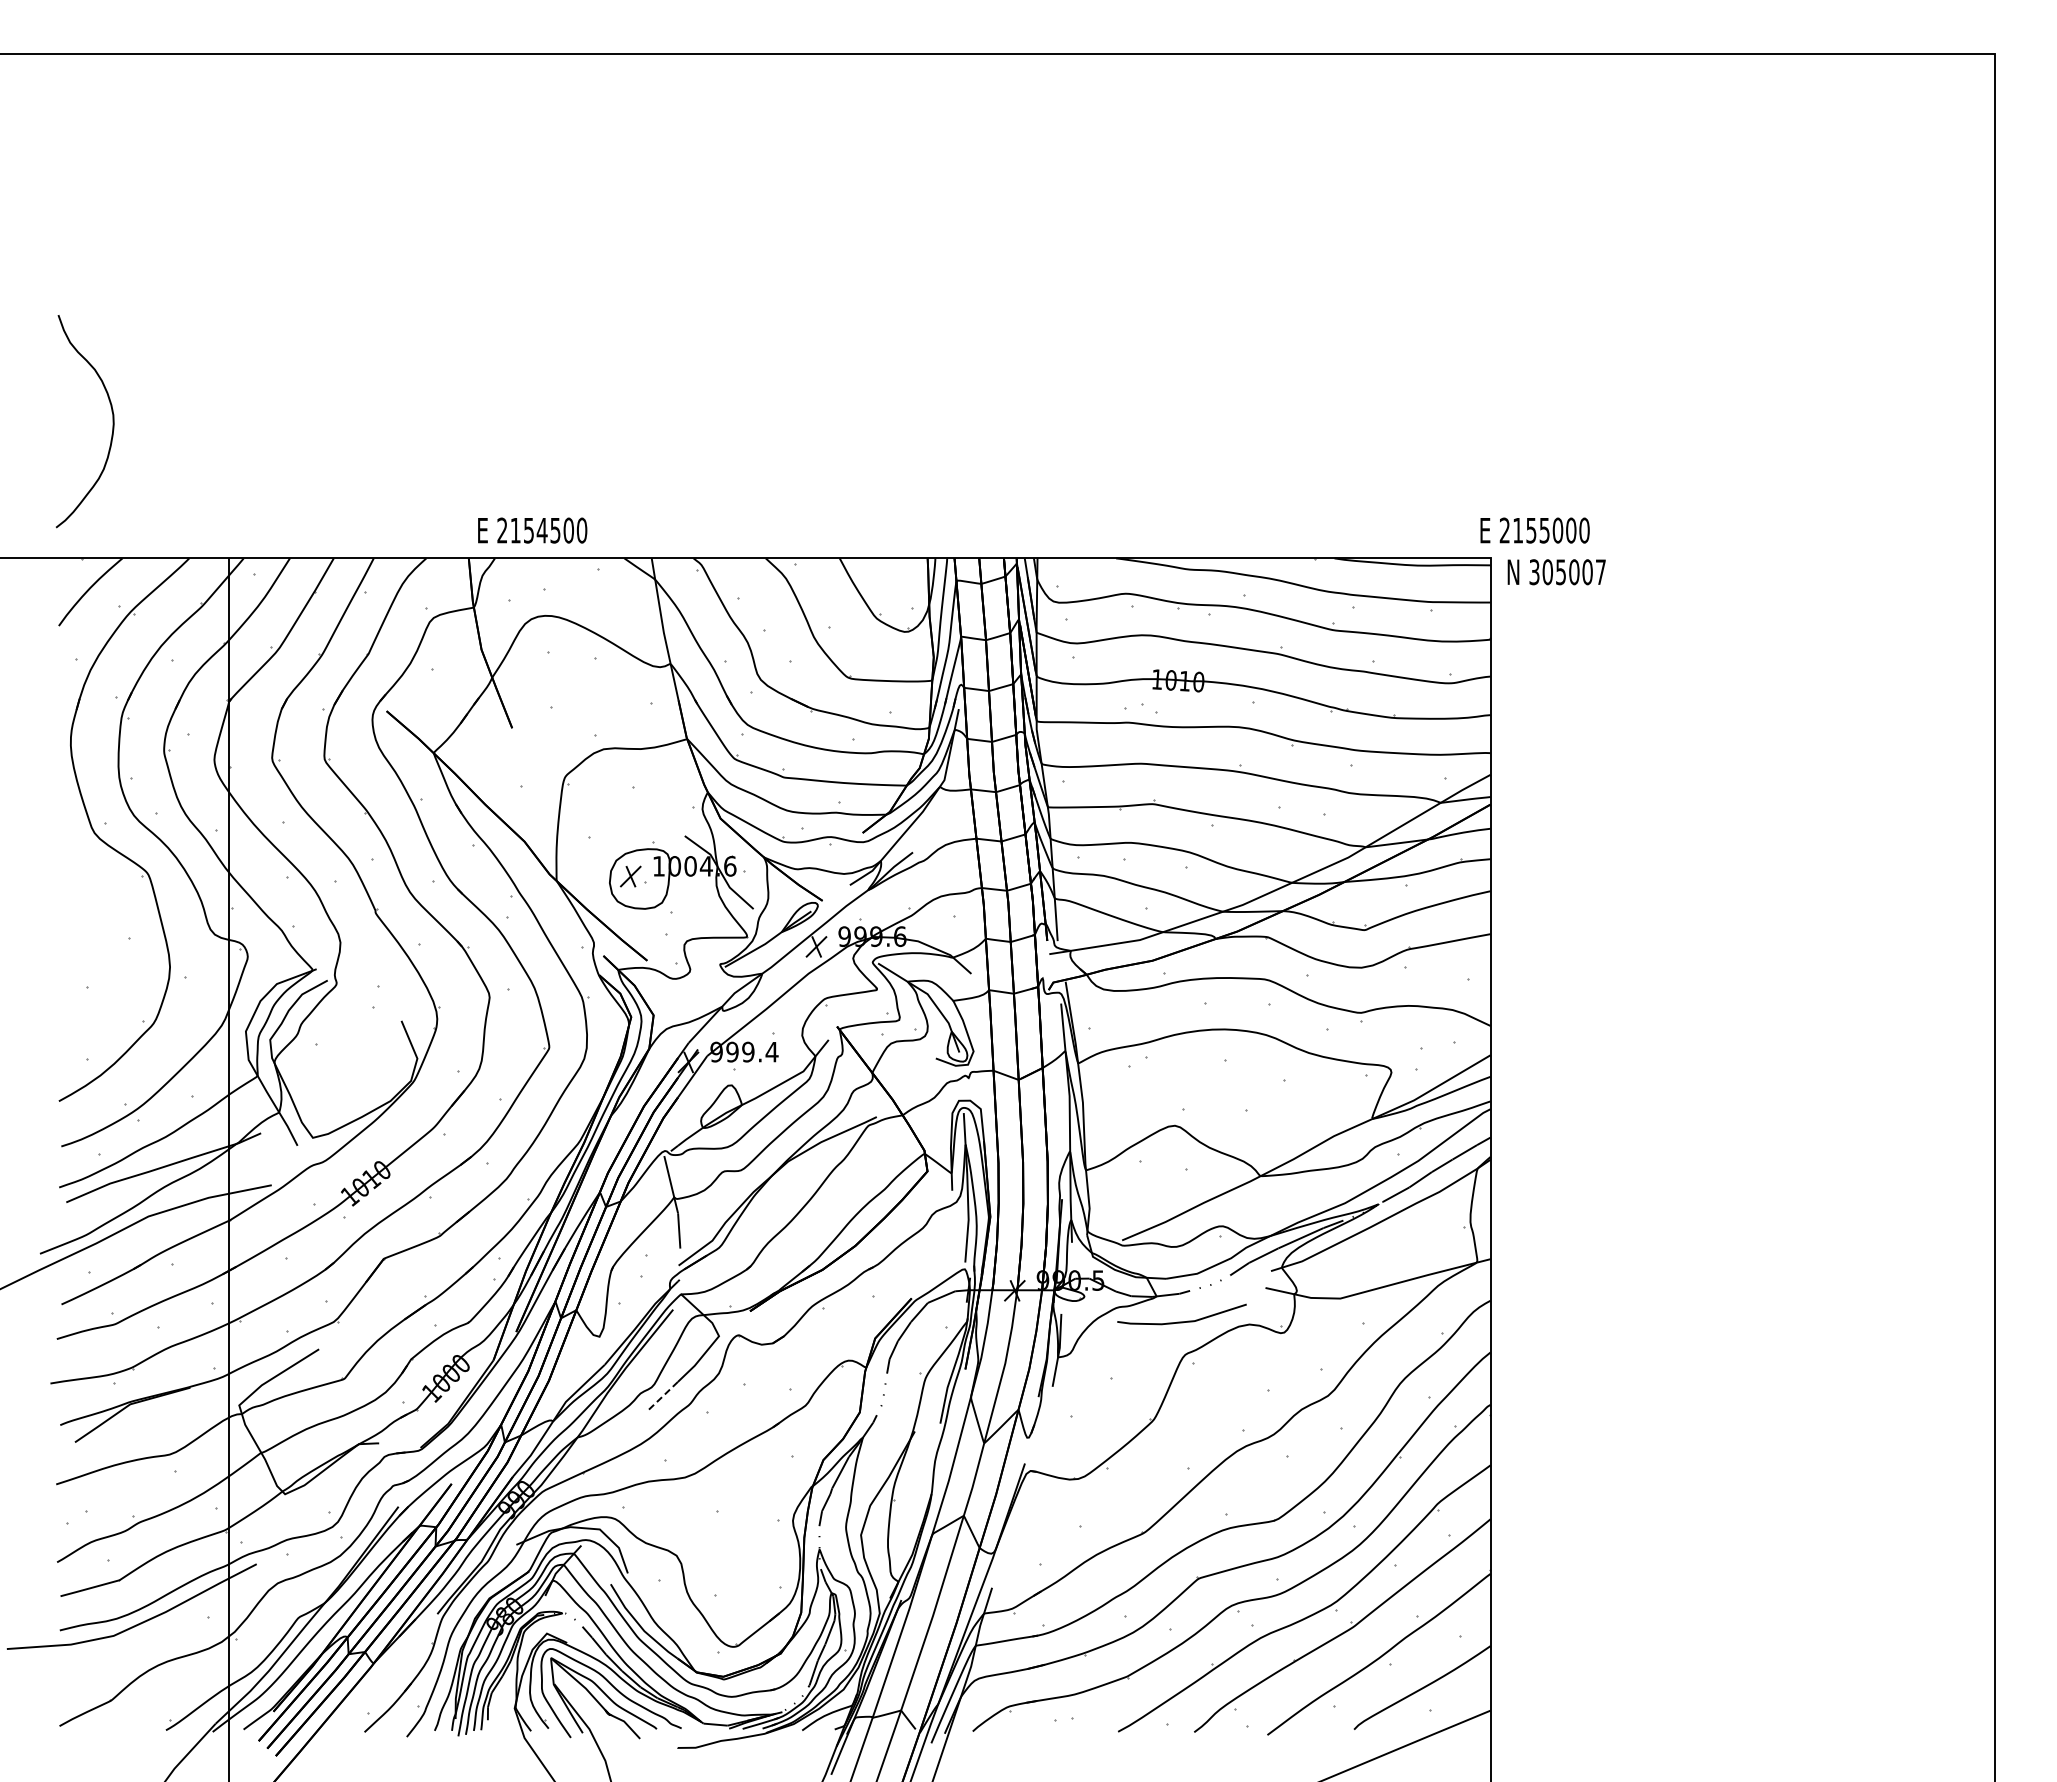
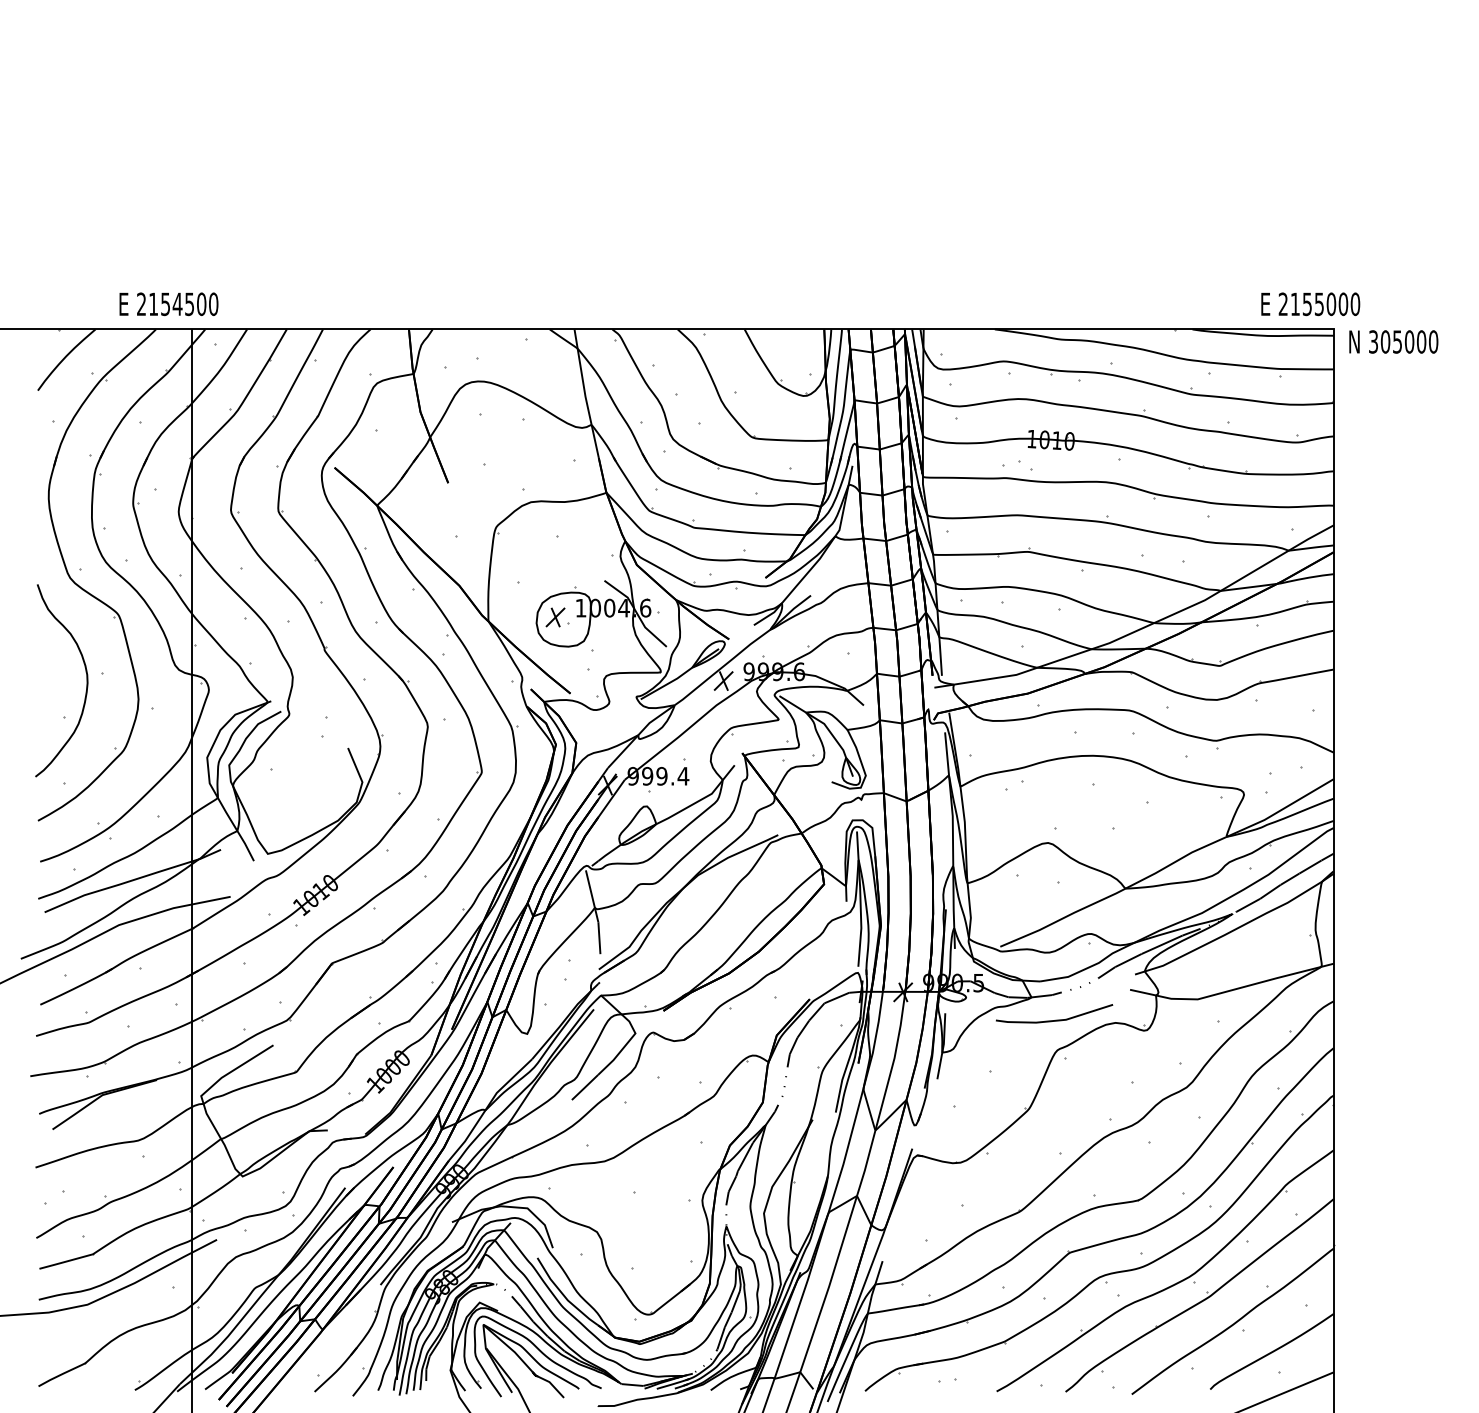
curve: (112, 421) -> (86, 680), moved
text: (532, 530) -> (168, 304), moved
text: (1534, 530) -> (1310, 304), moved
text: (1600, 572) -> (1433, 342), 305007 -> 305000
line: (662, 1396) -> (584, 1088), dashed -> solid

